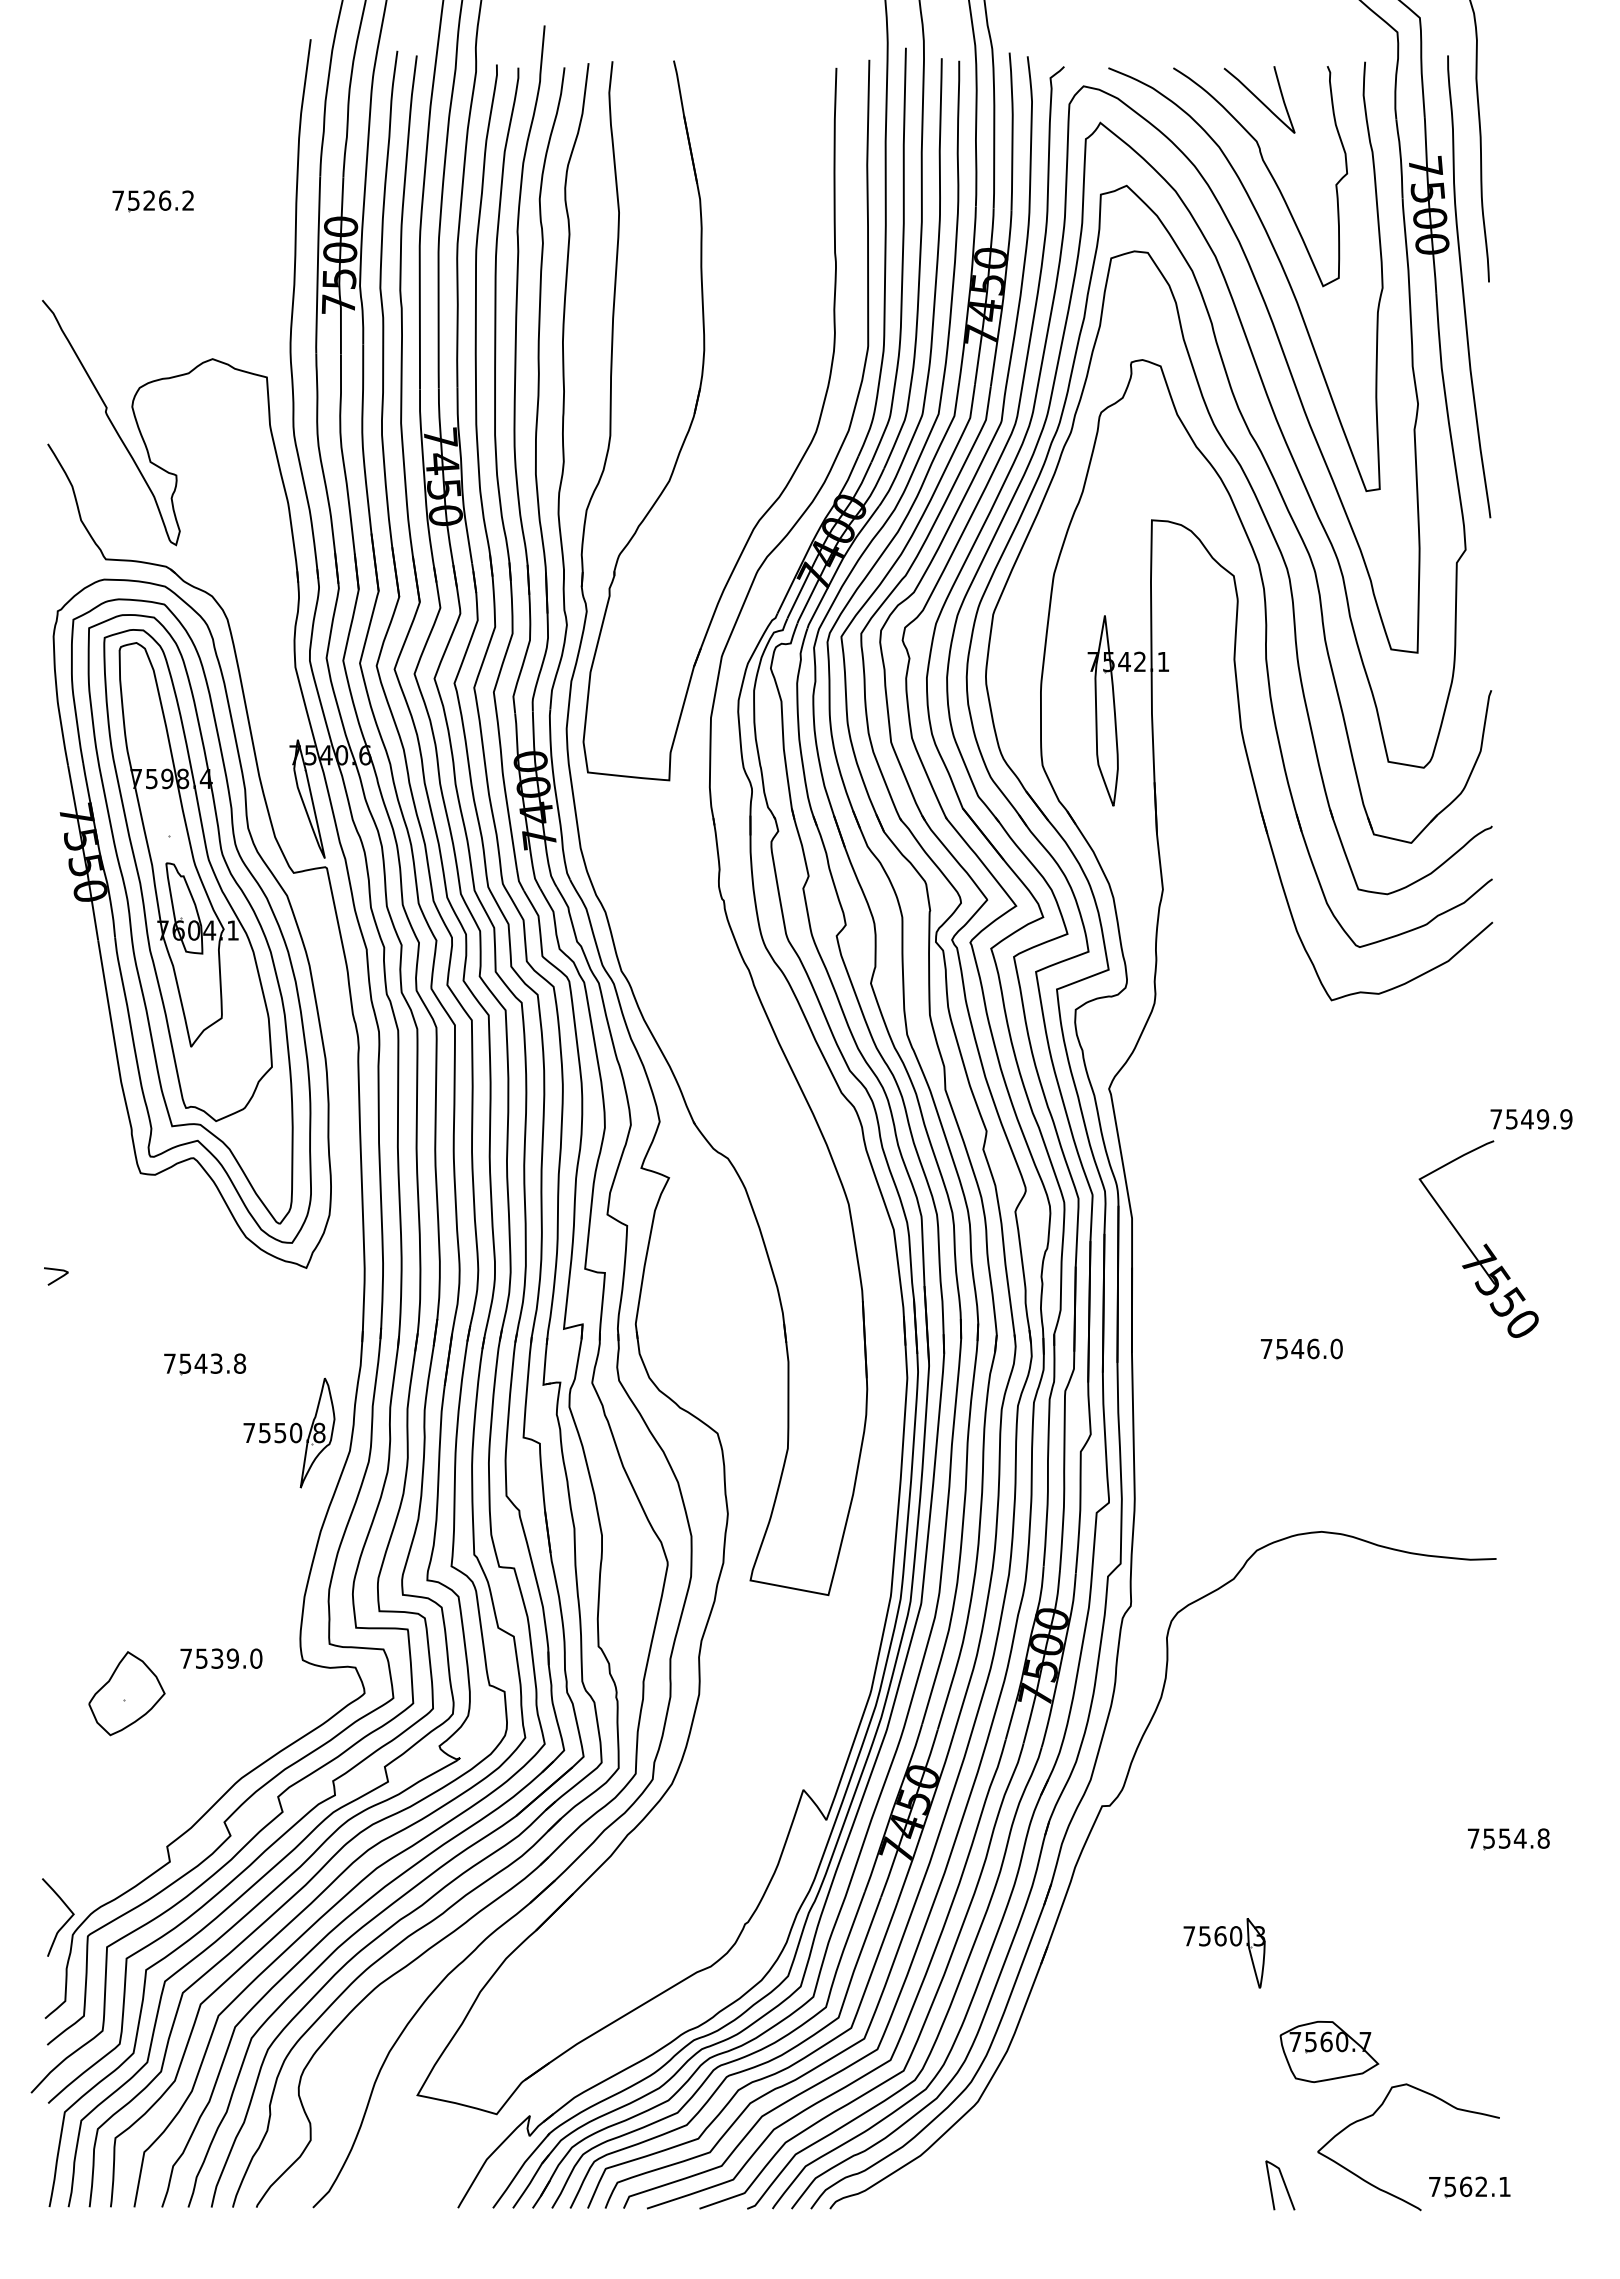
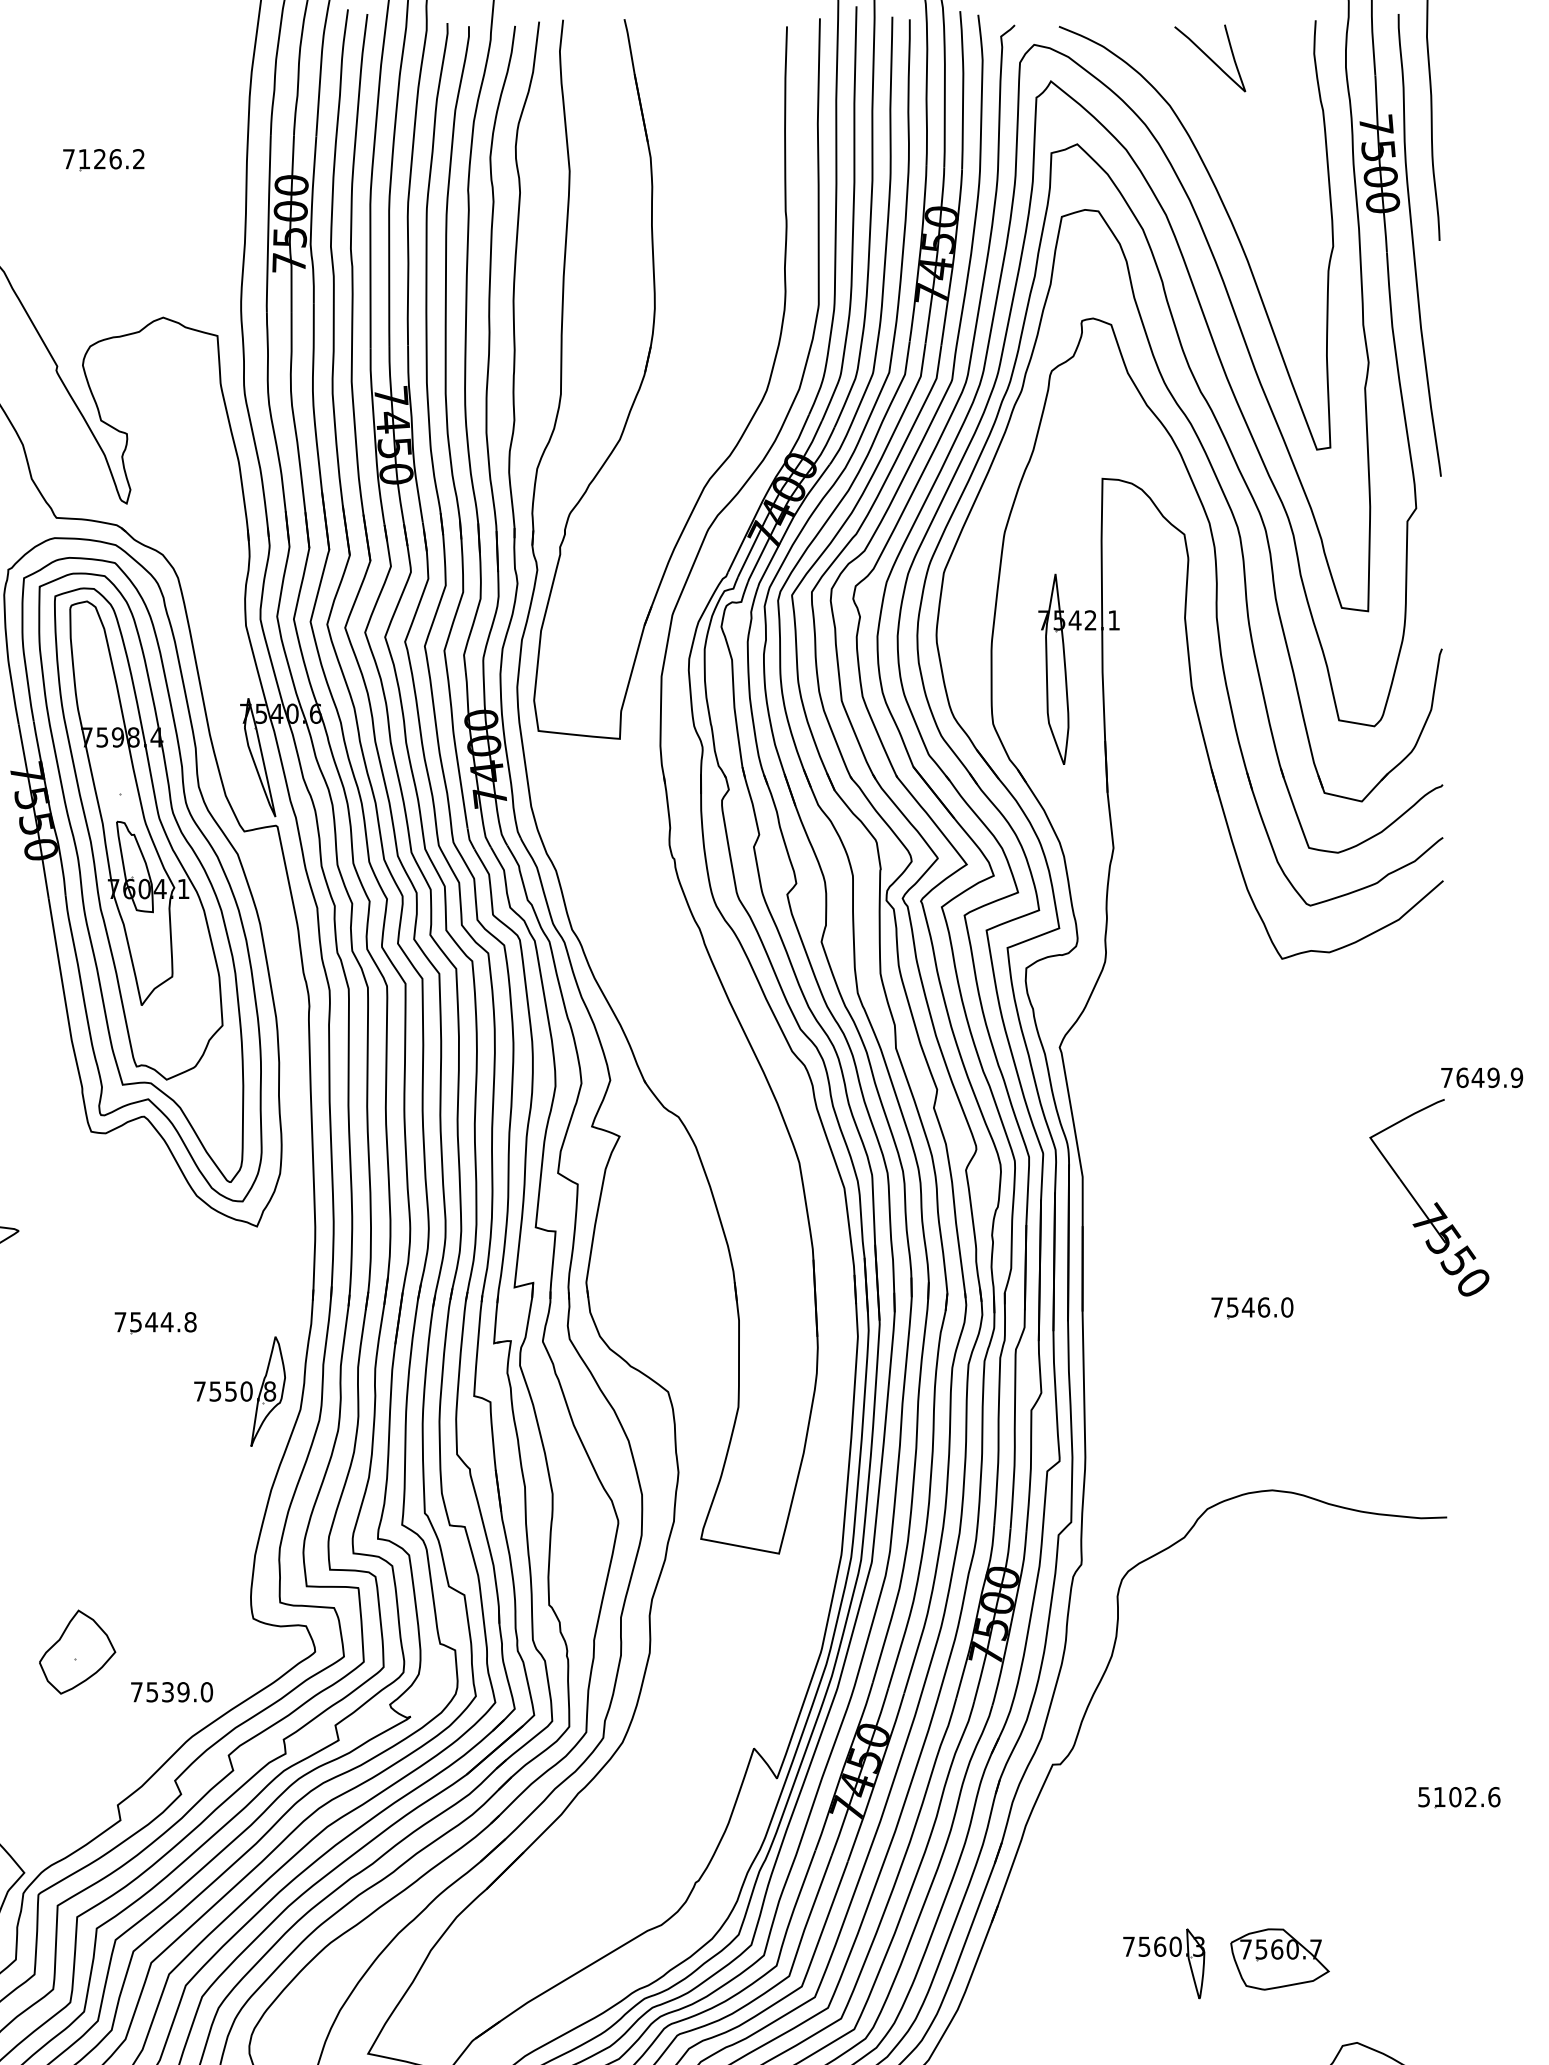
curve: (1268, 172) -> (1219, 131), removed
text: (133, 200) -> (84, 159), 7526.2 -> 7126.2
text: (1512, 1119) -> (1463, 1078), 7549.9 -> 7649.9
text: (216, 1363) -> (167, 1322), 7543.8 -> 7544.8
text: (221, 1658) -> (172, 1692), moved
text: (1508, 1838) -> (1459, 1797), 7554.8 -> 5102.6
part: (1222, 1946) -> (1162, 1957), moved
part: (1329, 2051) -> (1280, 1959), moved

